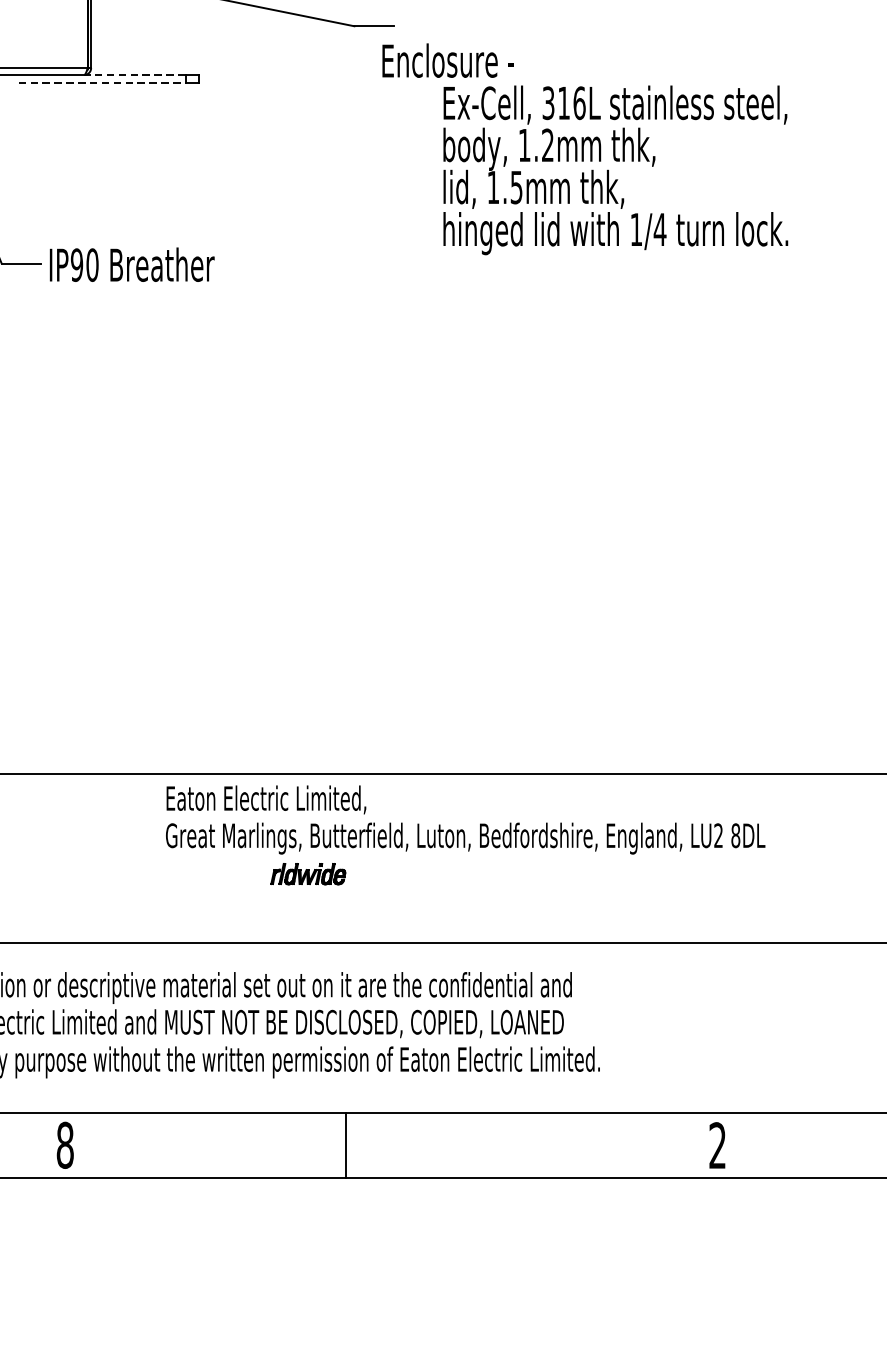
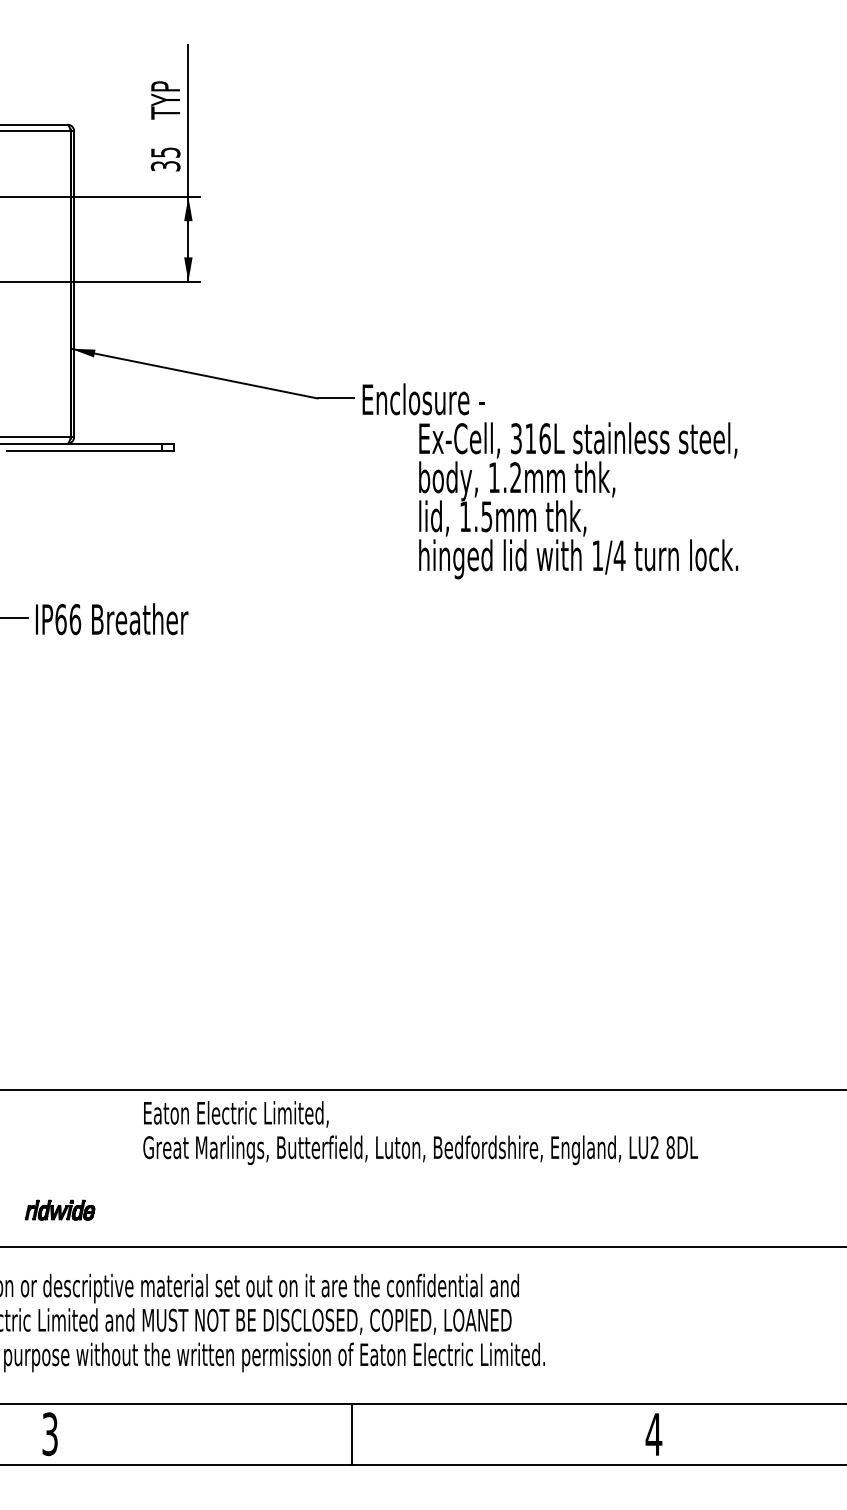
line: (134, 74) -> (114, 443), dashed -> solid
line: (102, 82) -> (84, 450), dashed -> solid
text: (585, 149) -> (550, 481), moved
text: (85, 265) -> (68, 619), IP90 -> IP66
part: (307, 873) -> (59, 1209), moved
text: (717, 1144) -> (653, 1433), 2 -> 4
text: (65, 1145) -> (50, 1434), 8 -> 3
line: (346, 1145) -> (352, 1434), moved

